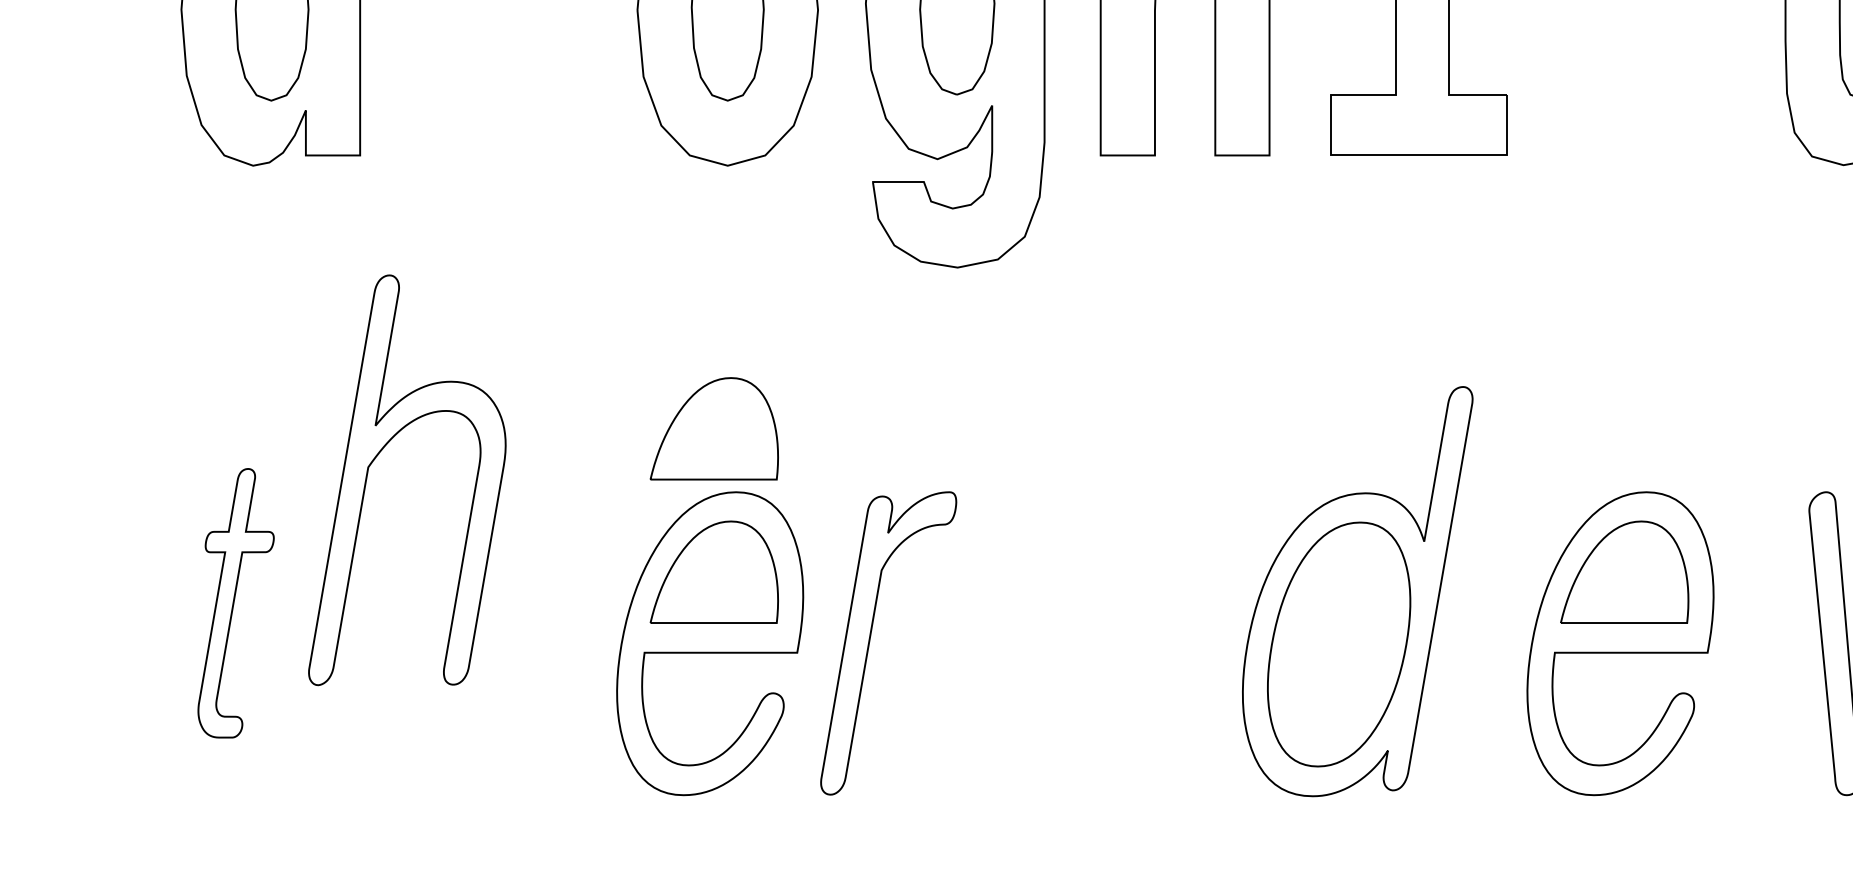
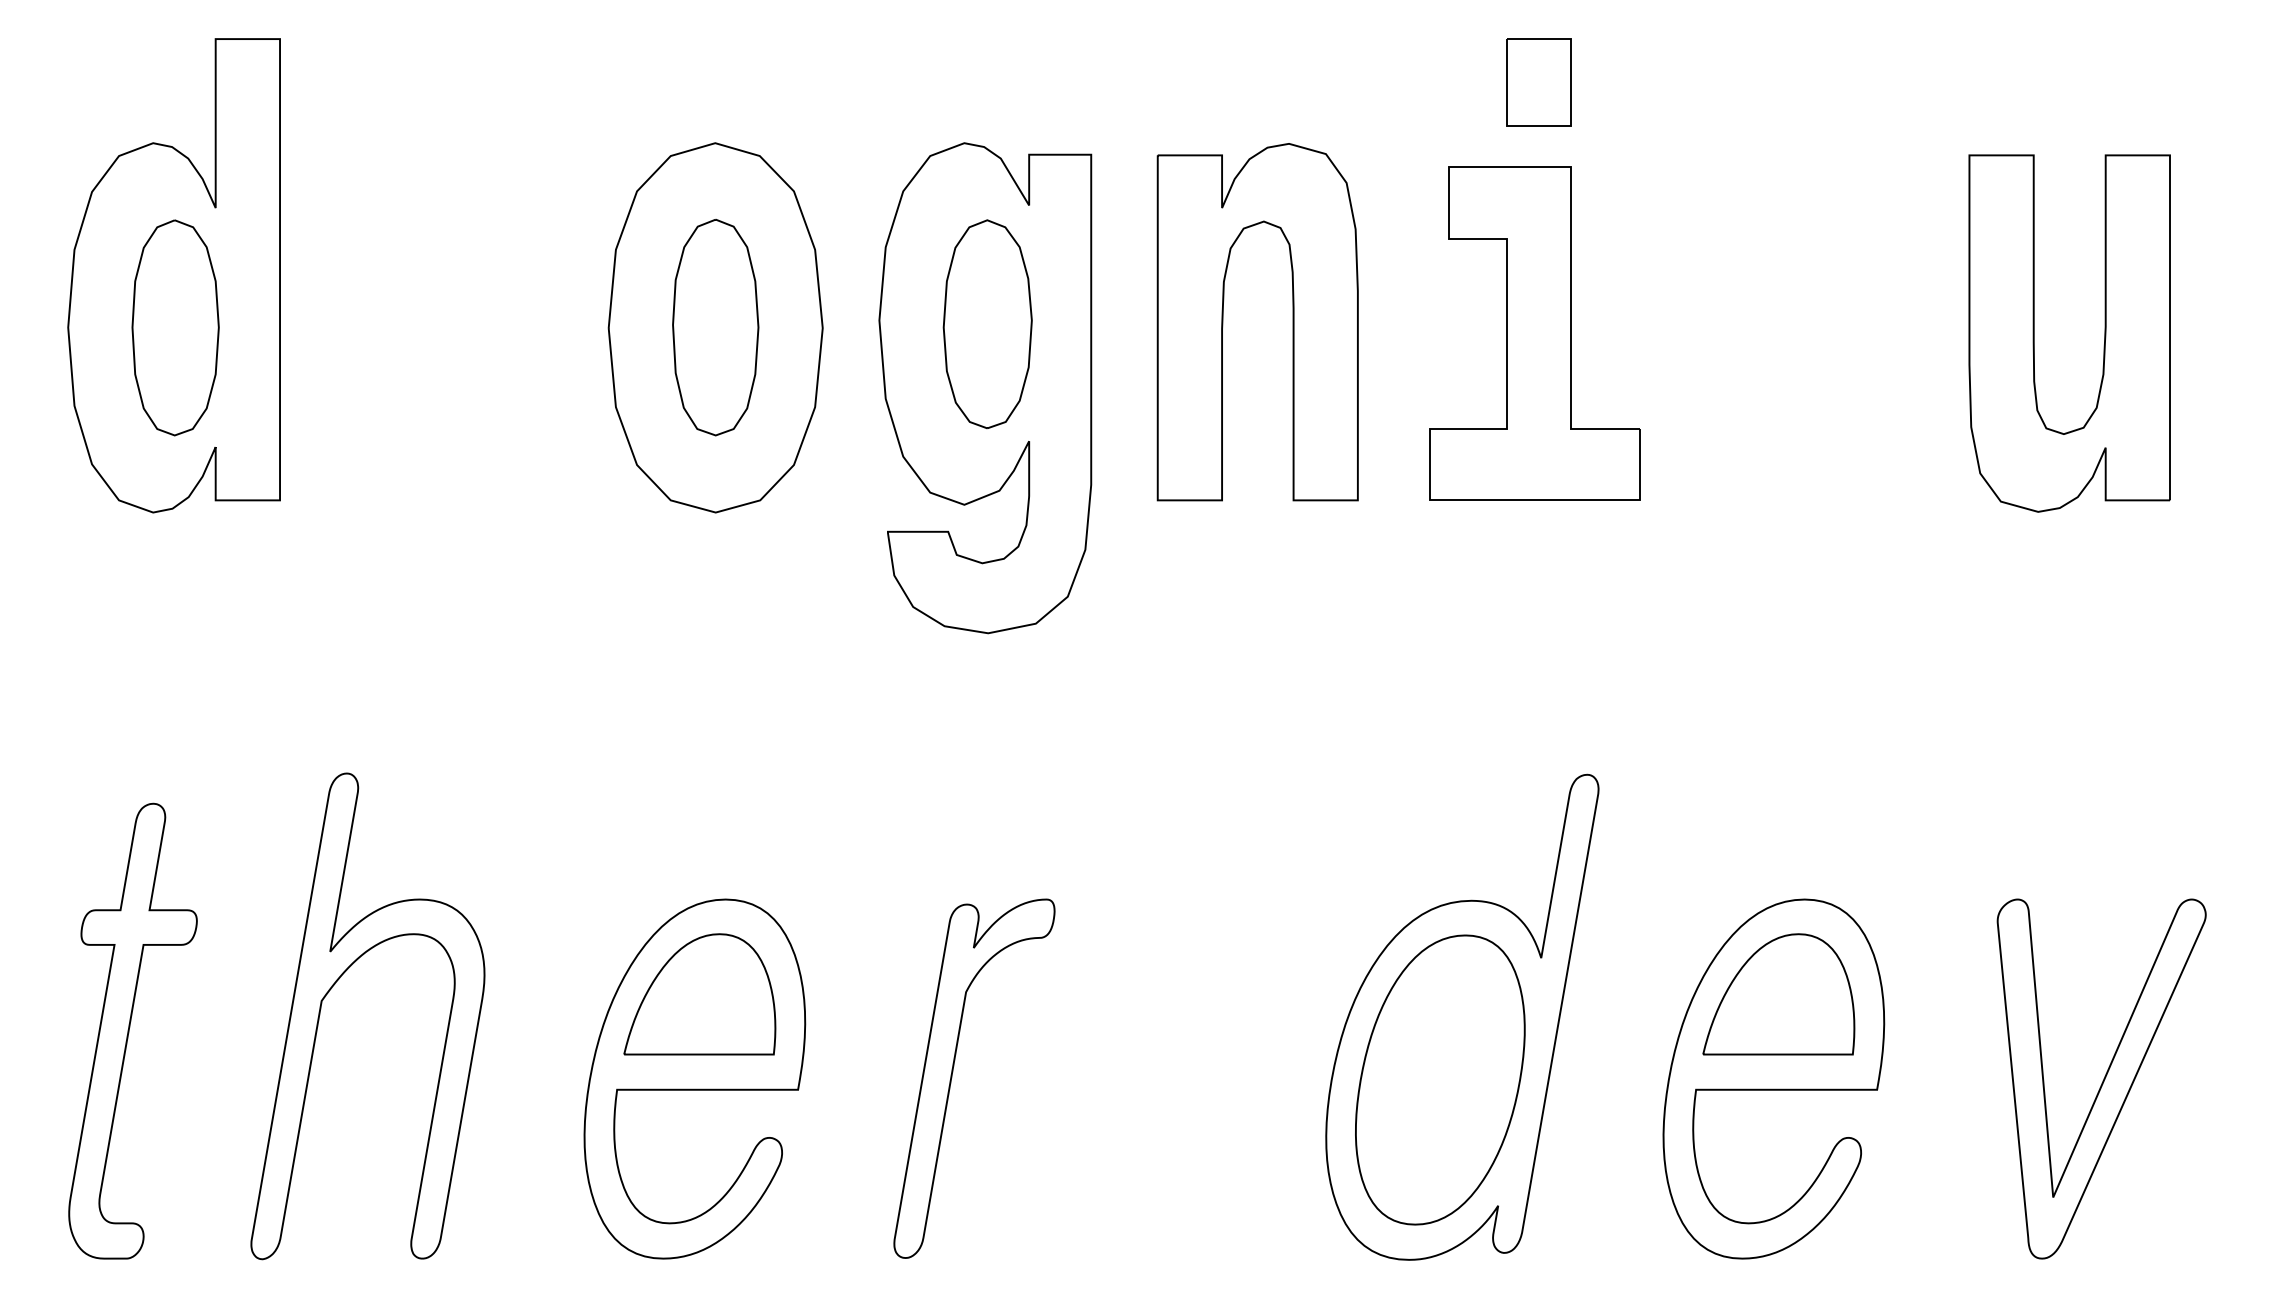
part: (714, 428) -> (699, 824), removed
part: (376, 457) -> (331, 989), moved
part: (235, 602) -> (132, 1030), size x1.43
part: (871, 638) -> (953, 1072), moved

